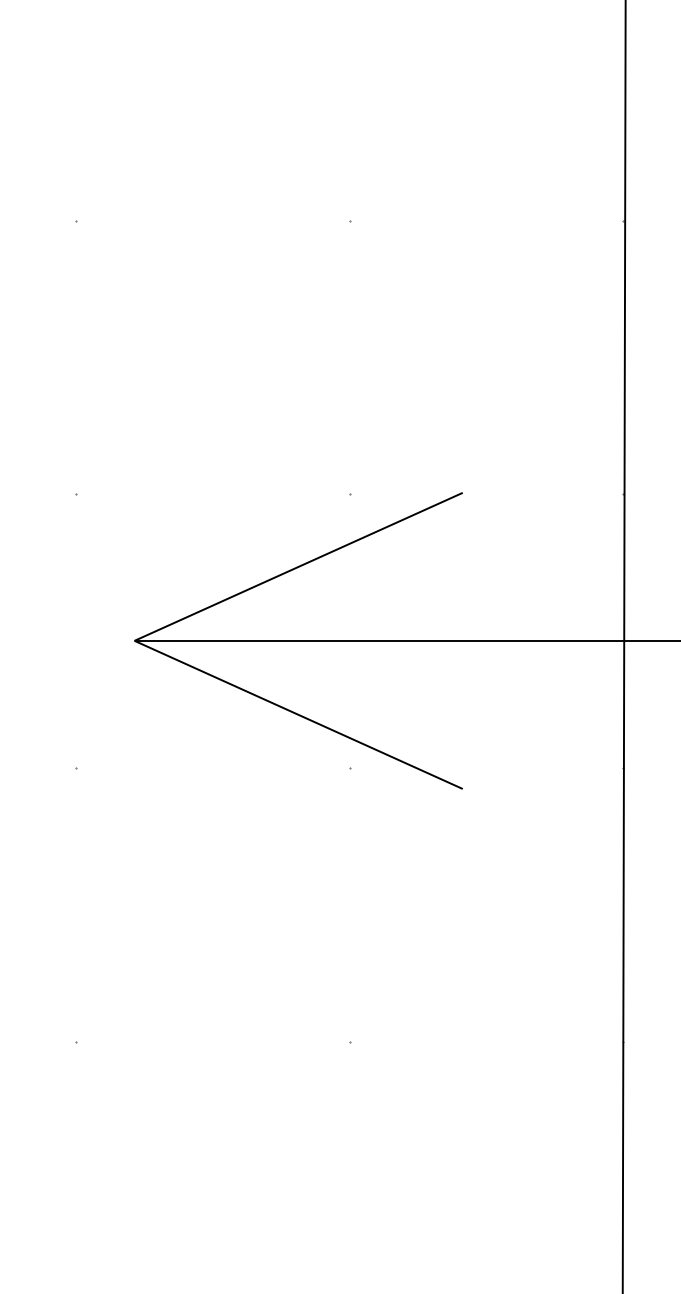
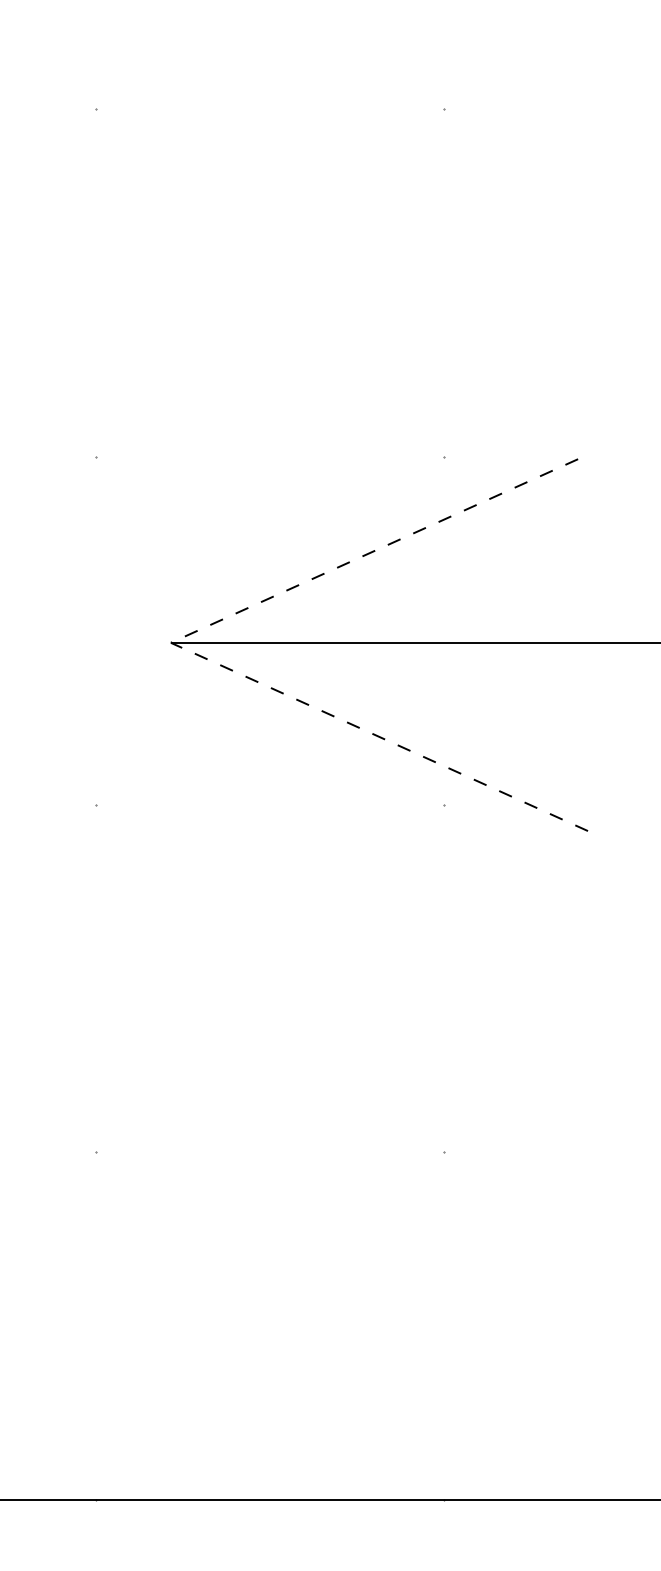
line: (134, 640) -> (170, 642), solid -> dashed

